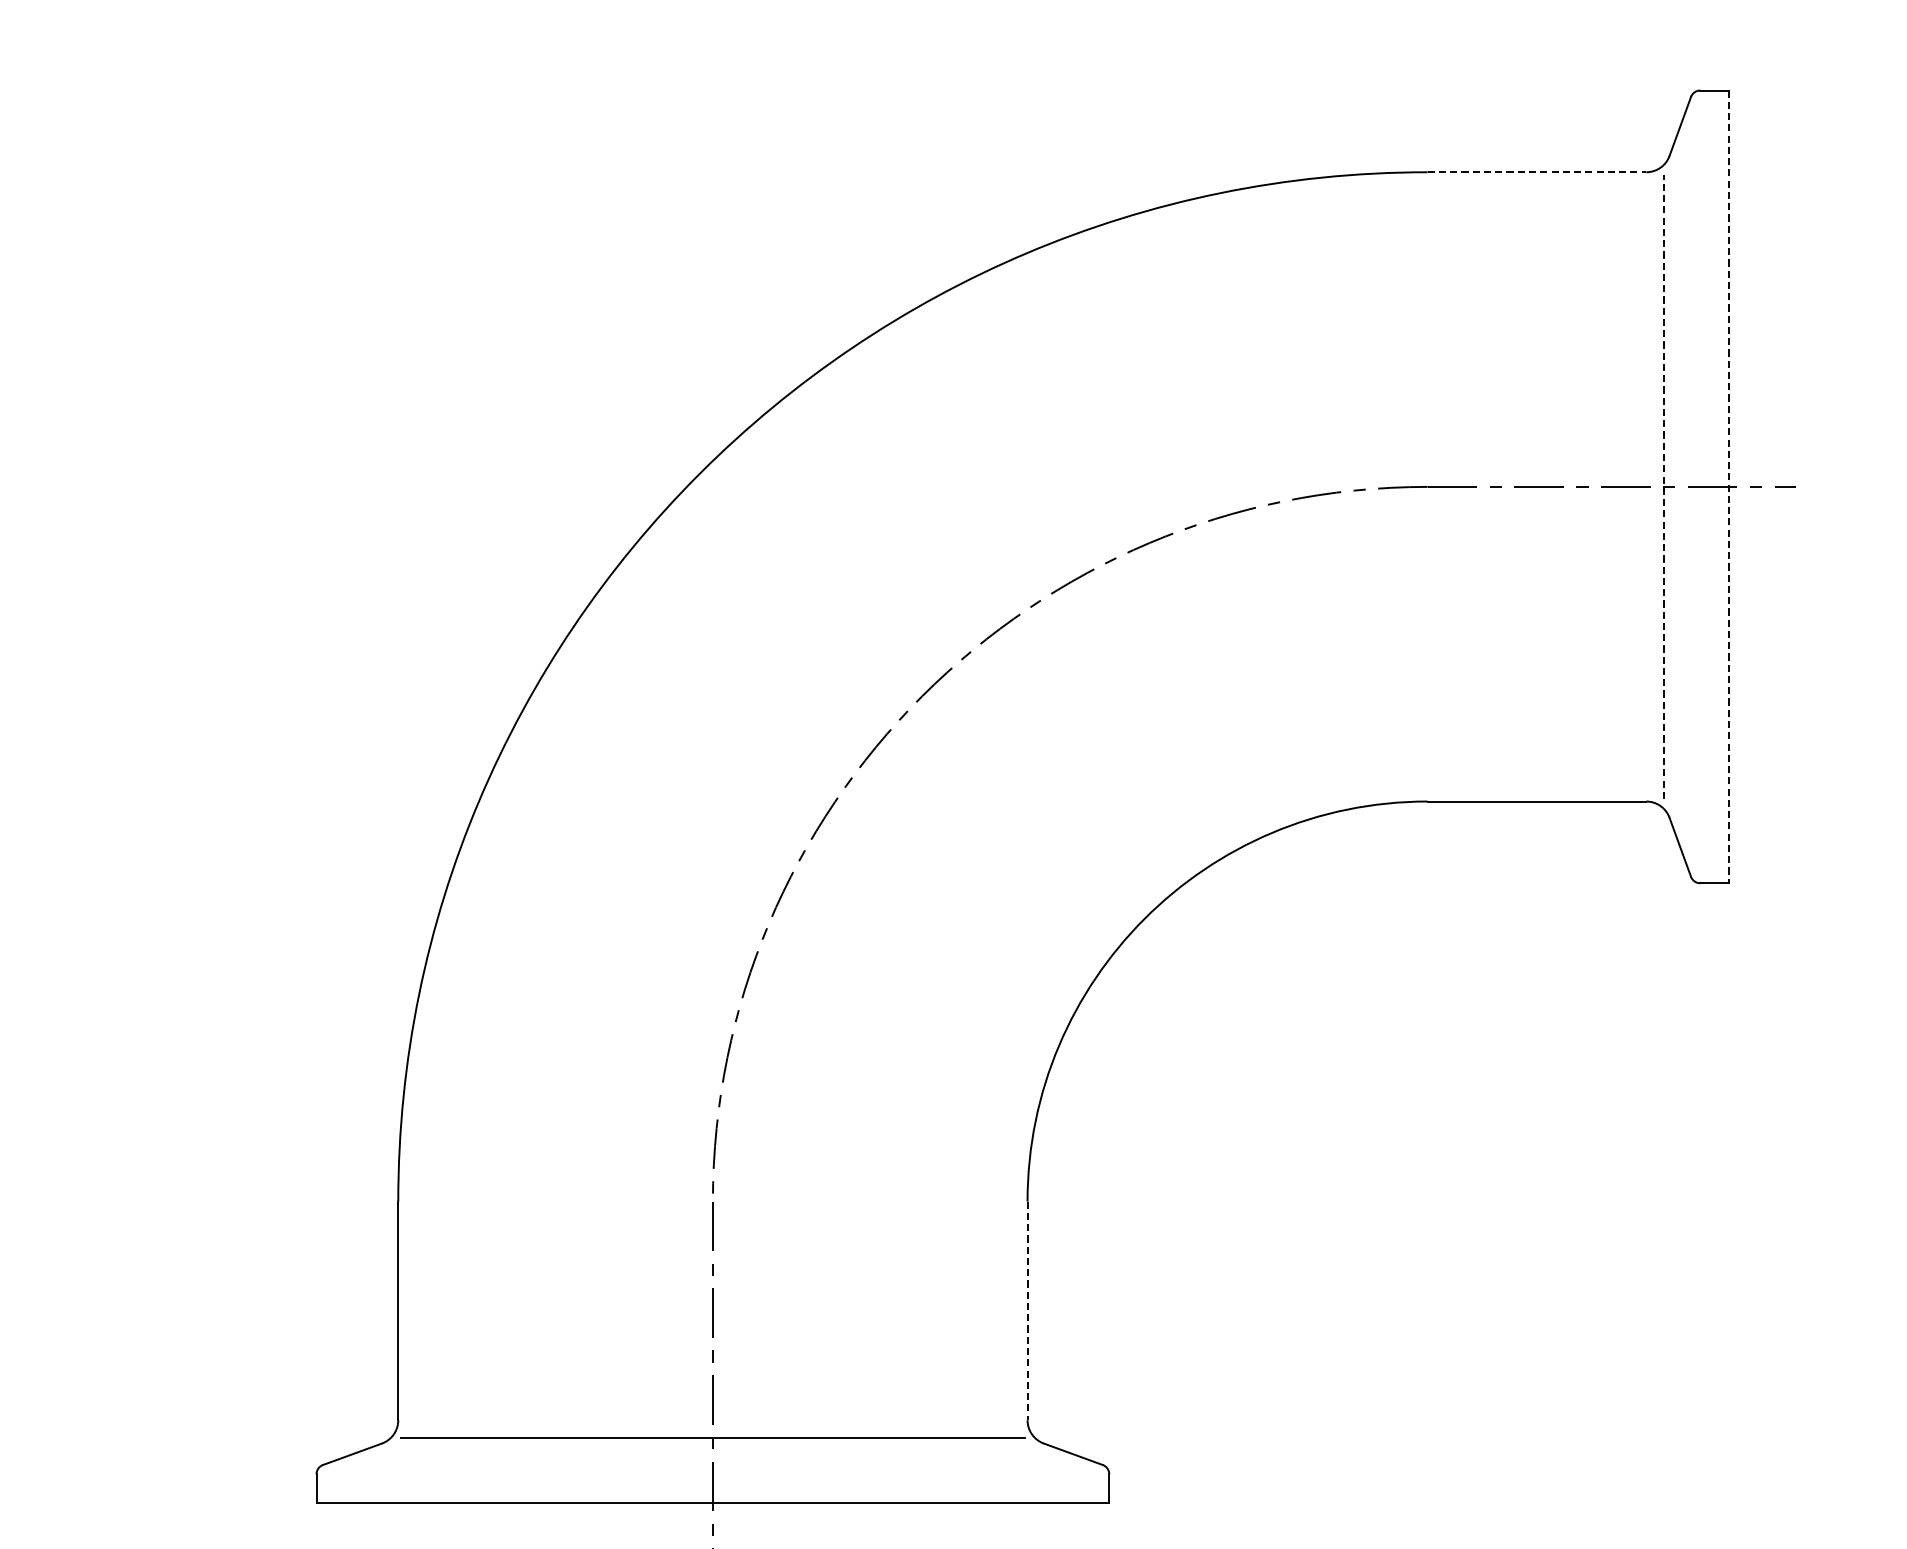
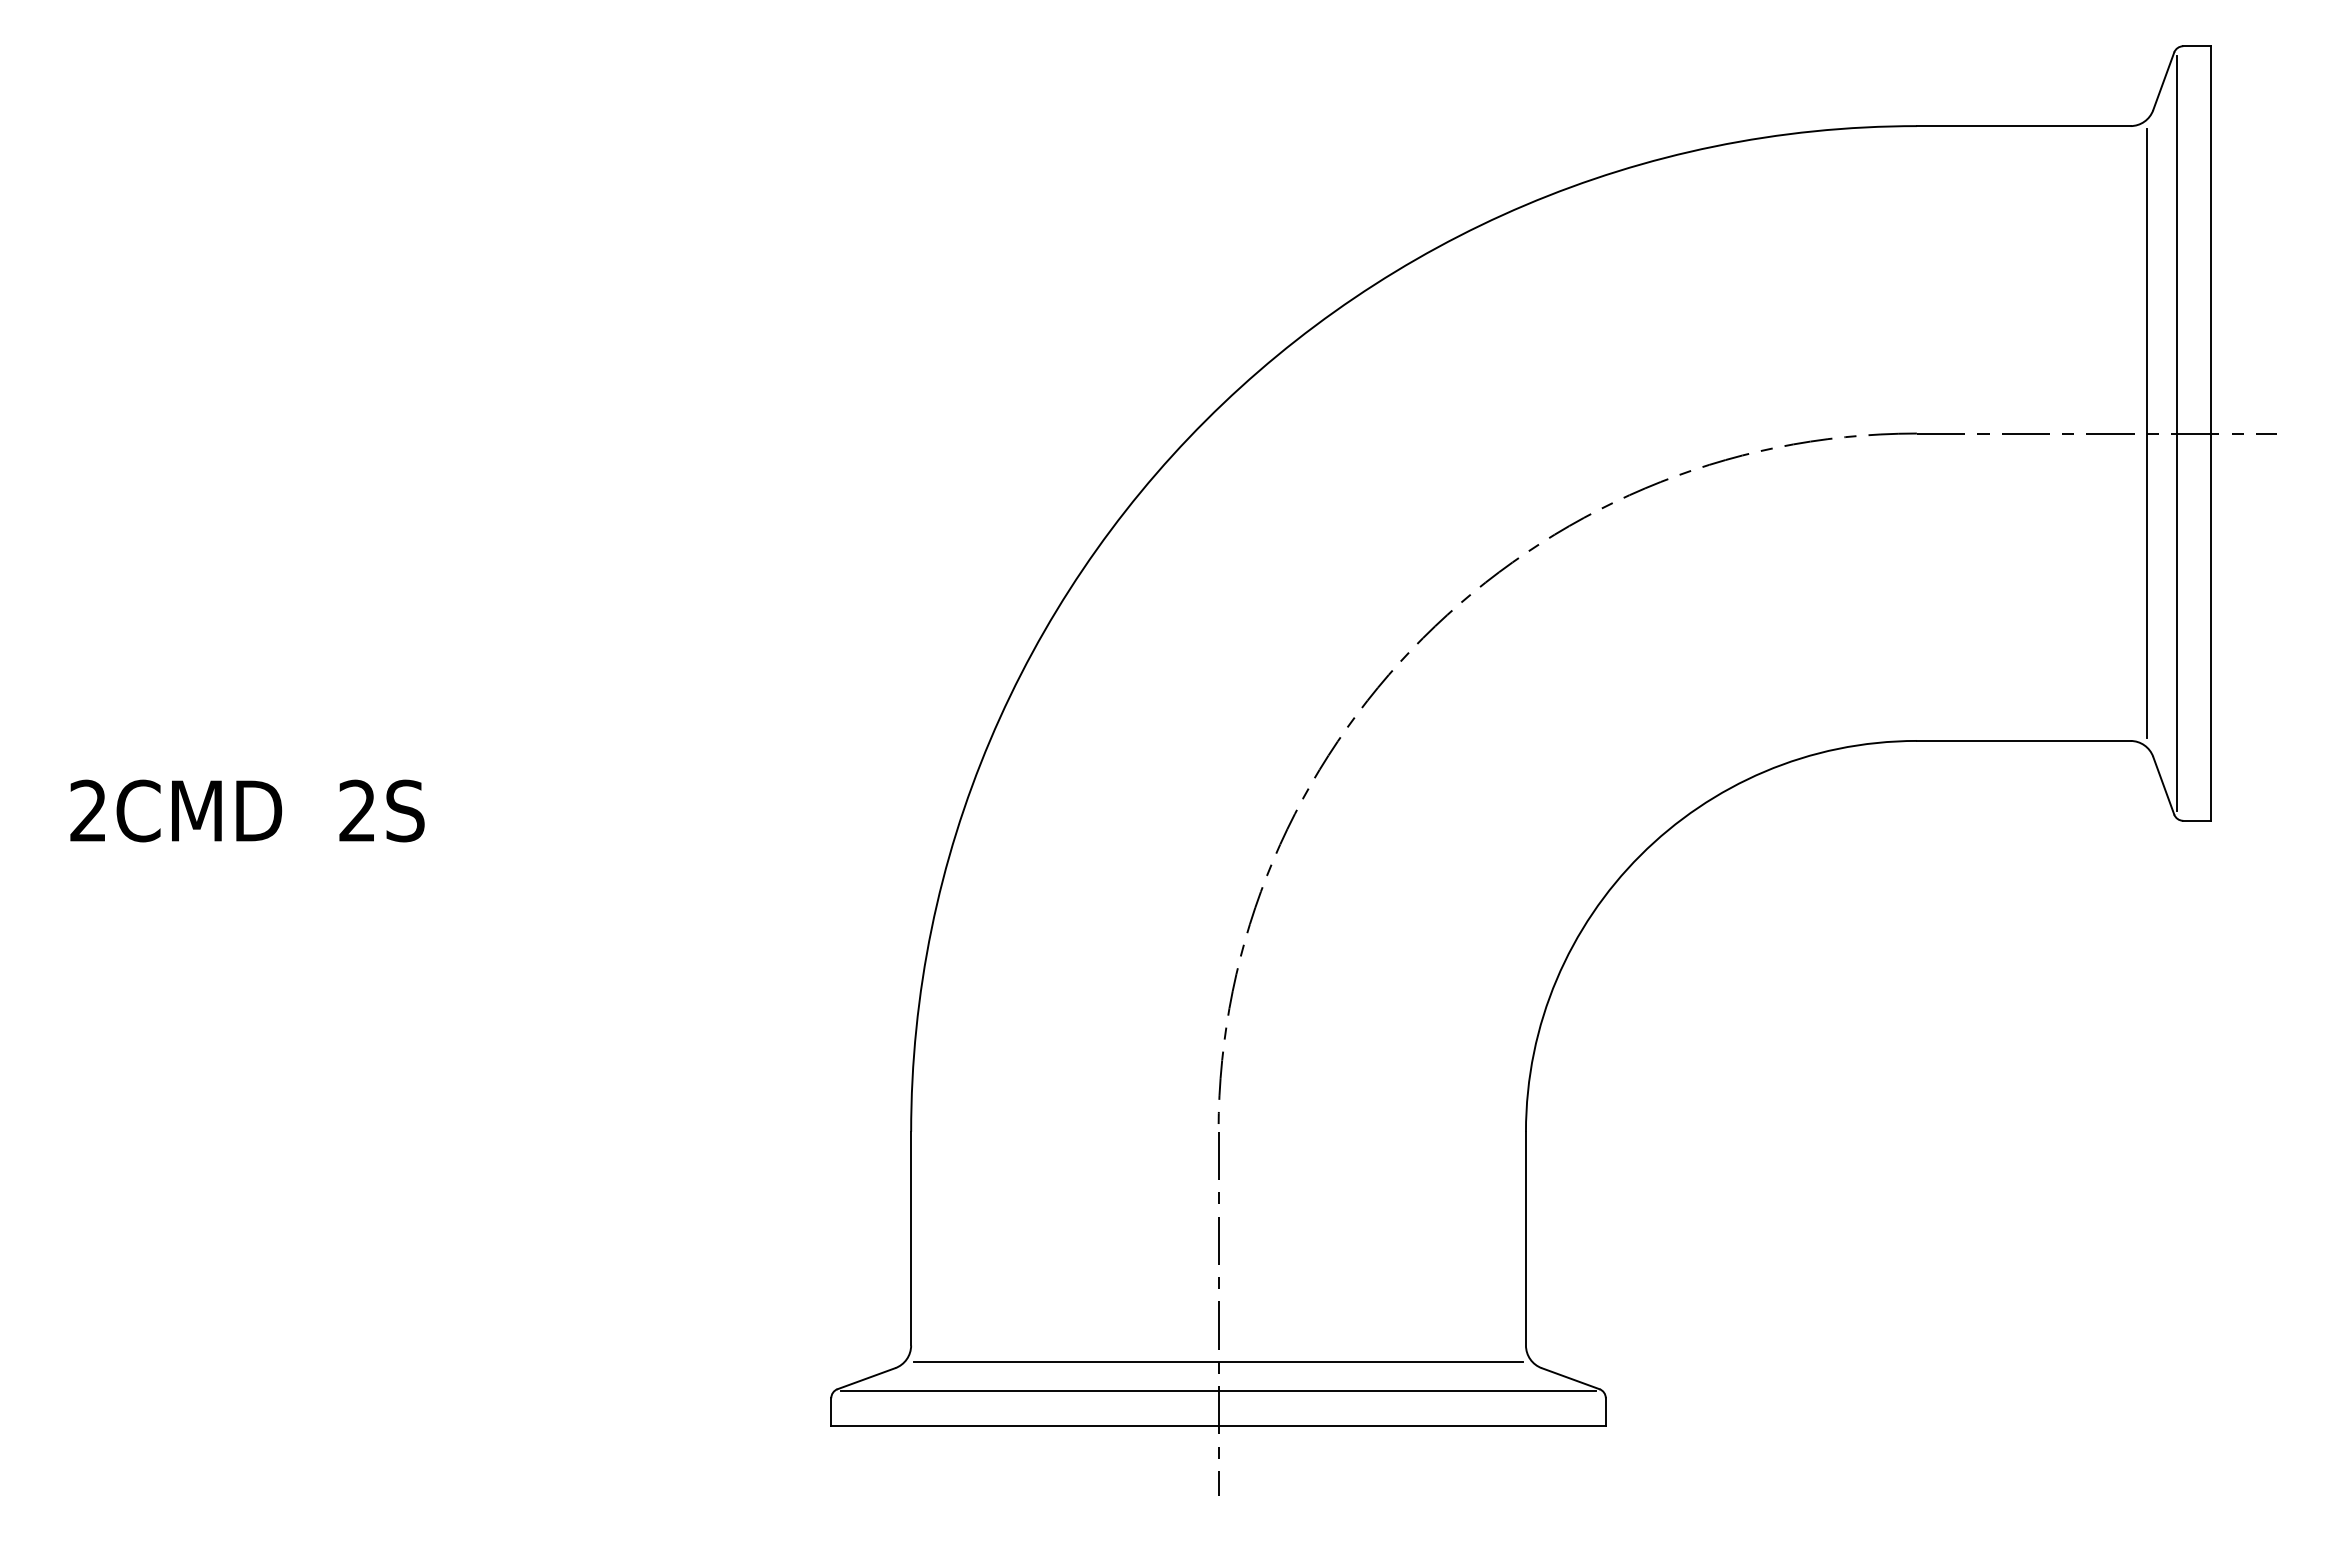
line: (1536, 172) -> (2023, 126), dashed -> solid
line: (1663, 486) -> (2147, 433), dashed -> solid
line: (1693, 486) -> (2176, 433), added
line: (1728, 487) -> (2210, 434), dashed -> solid
line: (1027, 1310) -> (1525, 1238), dashed -> solid
line: (712, 1467) -> (1218, 1391), added

